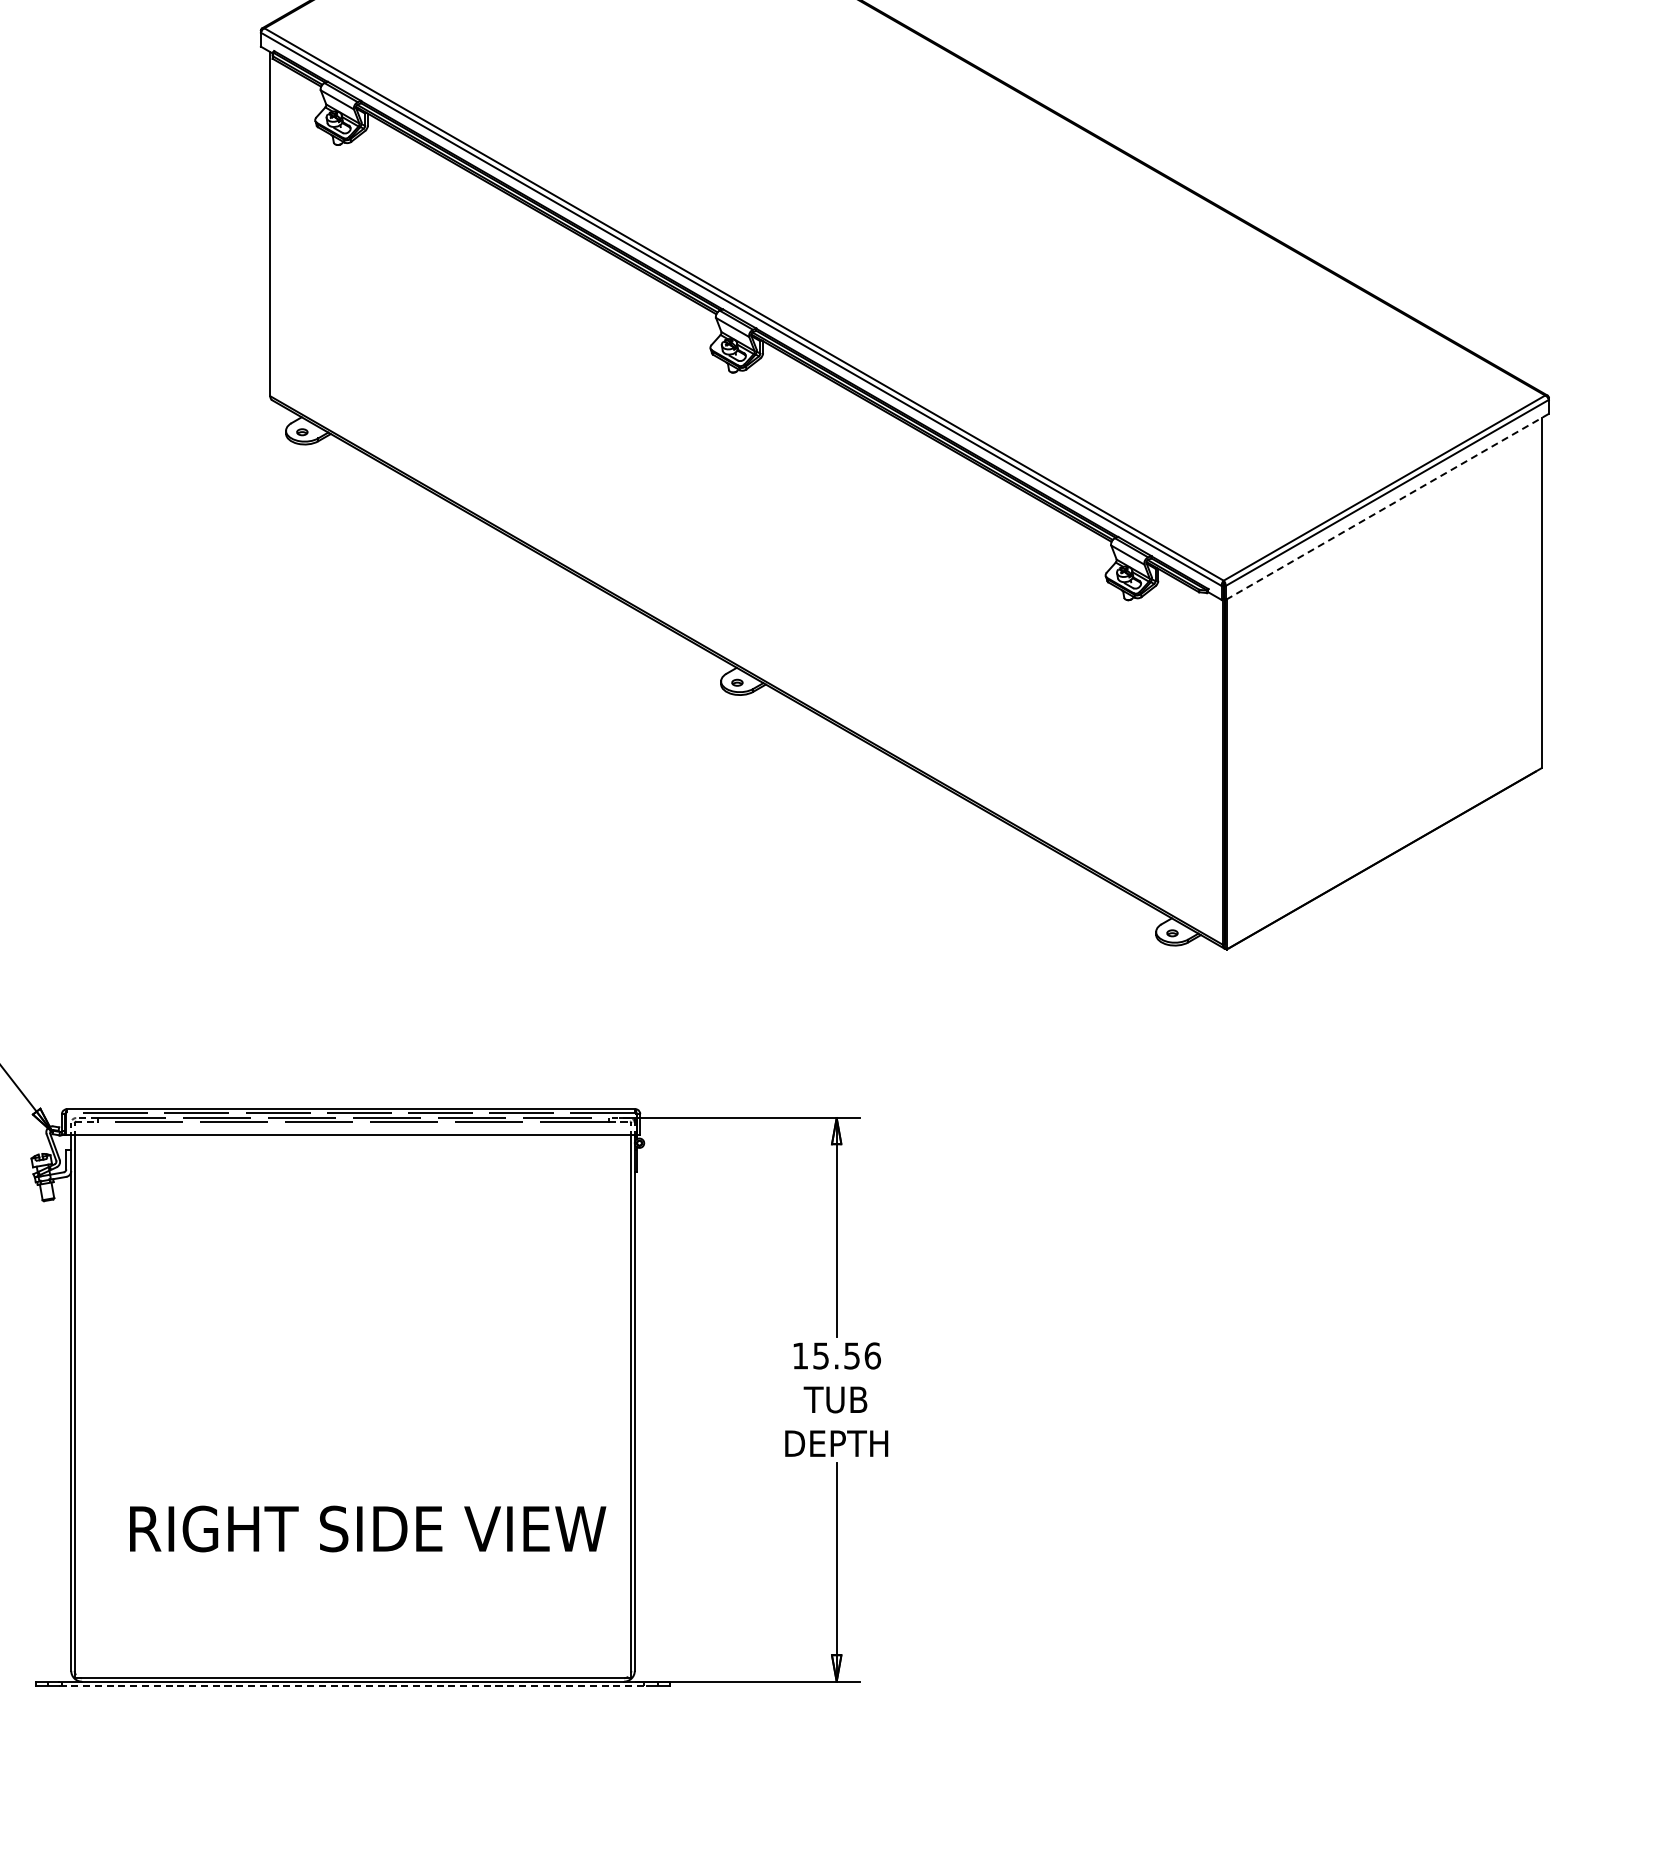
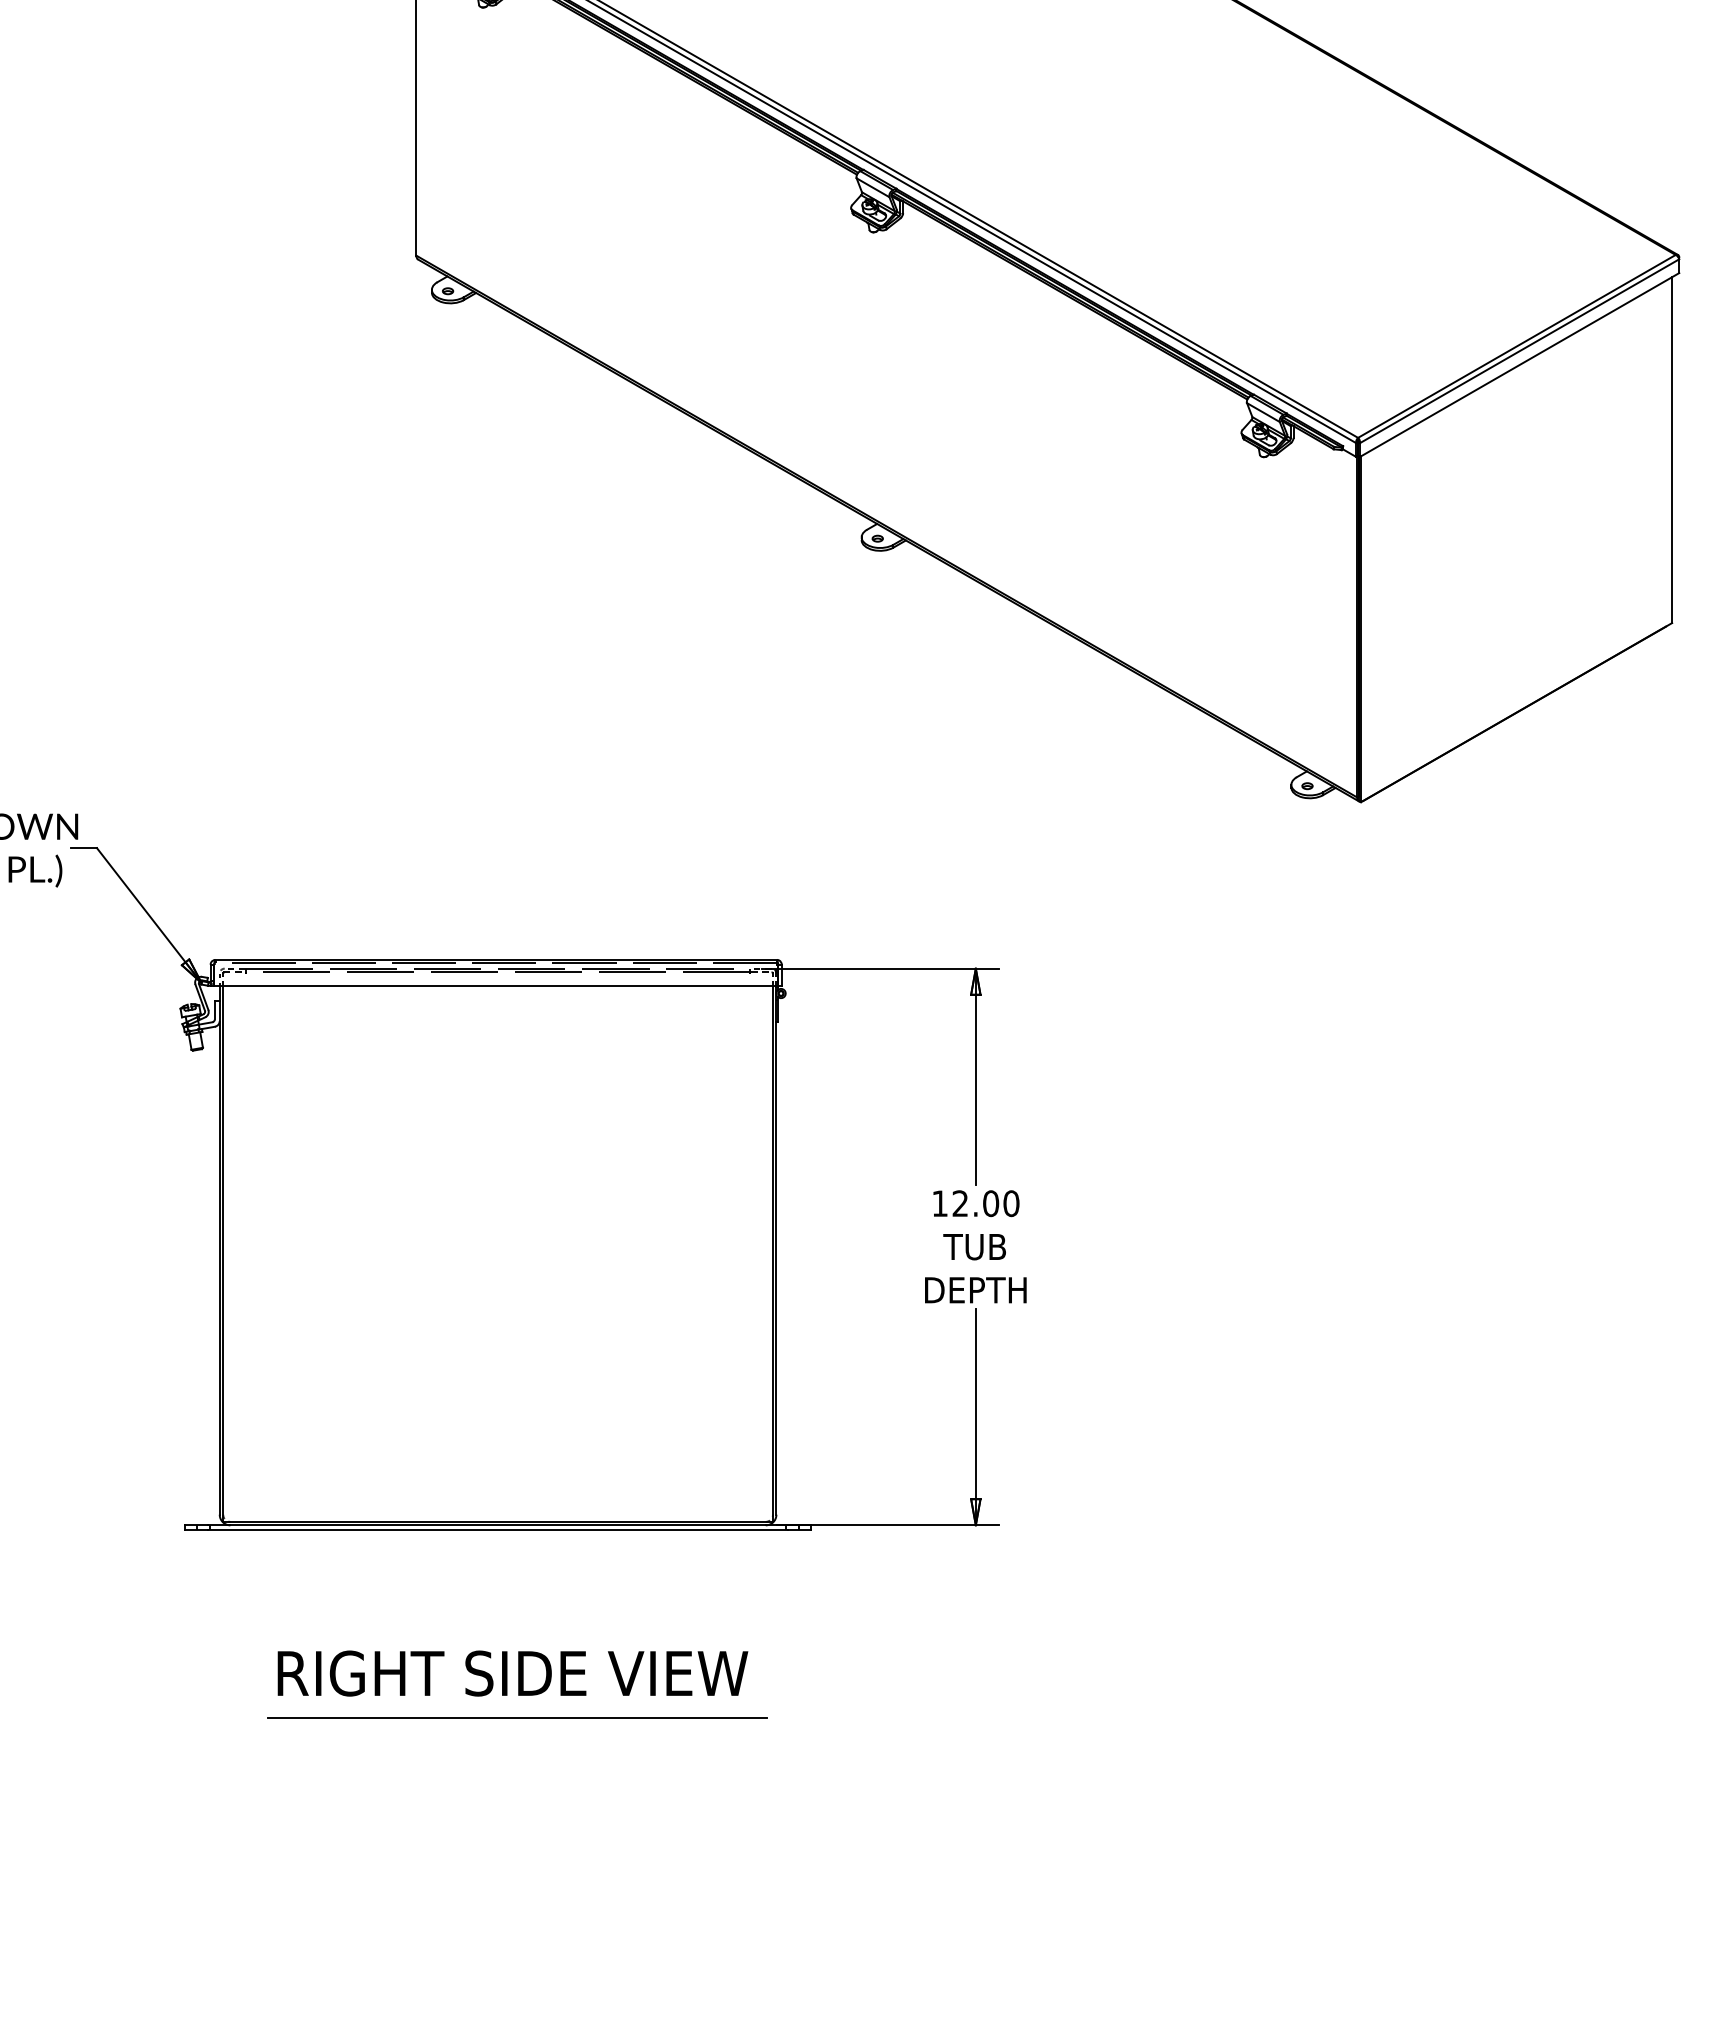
line: (1387, 507) -> (1519, 365), dashed -> solid
text: (846, 1355) -> (985, 1203), 15.56 -> 12.00
text: (367, 1528) -> (512, 1673), moved
line: (353, 1685) -> (498, 1529), dashed -> solid

